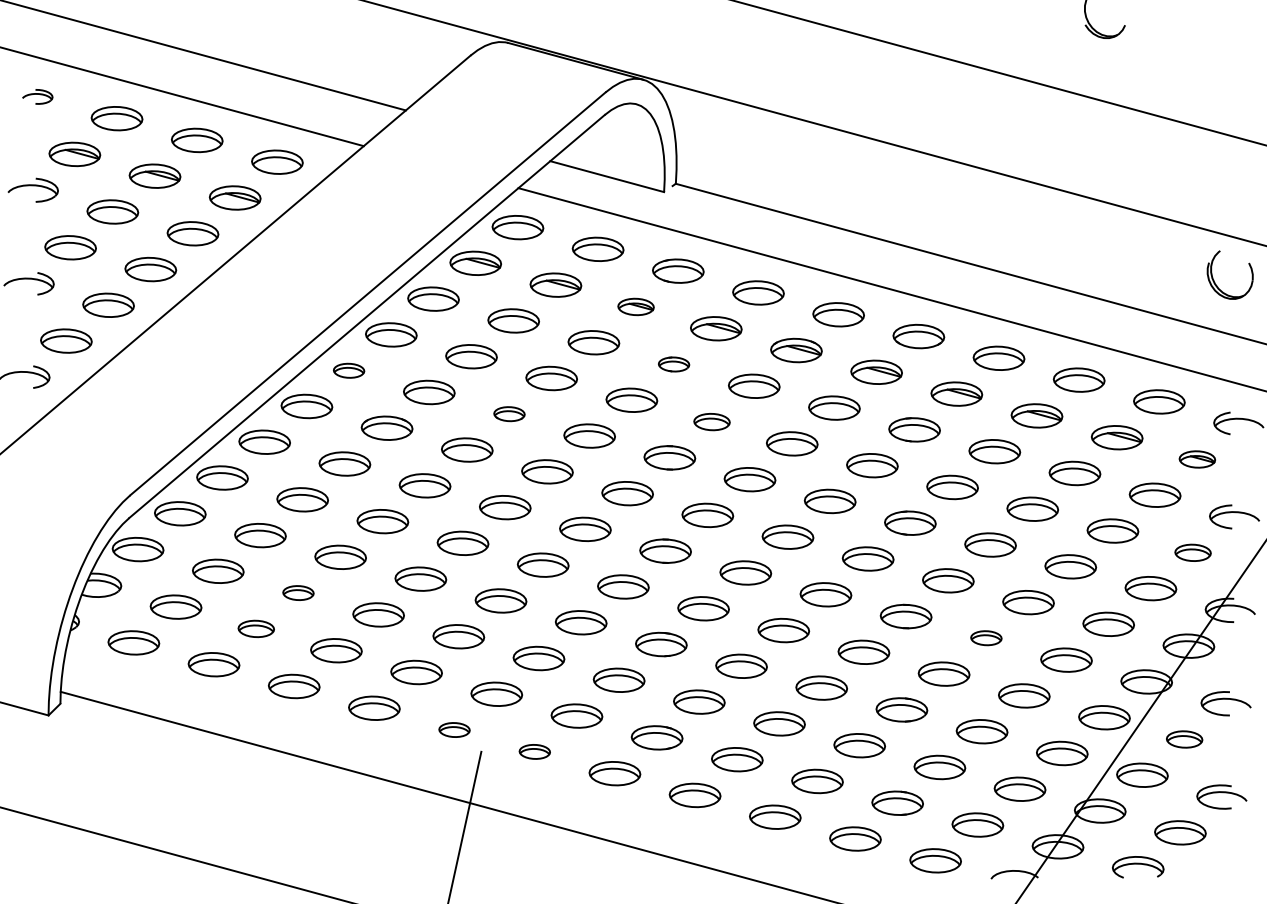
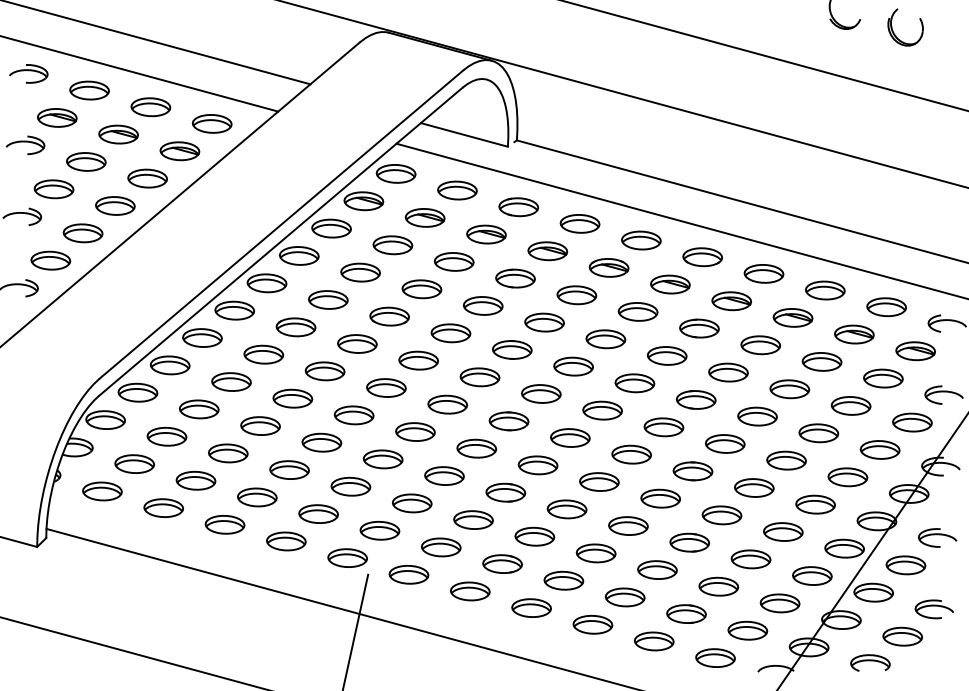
part: (37, 96) -> (28, 73), size x1.67
part: (1215, 282) -> (894, 33), moved
part: (635, 306) -> (486, 234), size x1.43
part: (673, 364) -> (515, 278), size x1.67
part: (348, 370) -> (266, 283), size x1.67
part: (509, 413) -> (389, 316), size x1.67
part: (711, 421) -> (544, 322), size x1.43
part: (1197, 459) -> (915, 351), size x1.43
part: (1192, 552) -> (911, 422), size x1.43
part: (298, 592) -> (228, 452), size x1.67
part: (256, 628) -> (196, 480), size x1.43
part: (986, 637) -> (754, 487), size x1.67
part: (454, 729) -> (347, 557), size x1.67
part: (1184, 739) -> (905, 565), size x1.43
part: (534, 751) -> (408, 574), size x1.67

